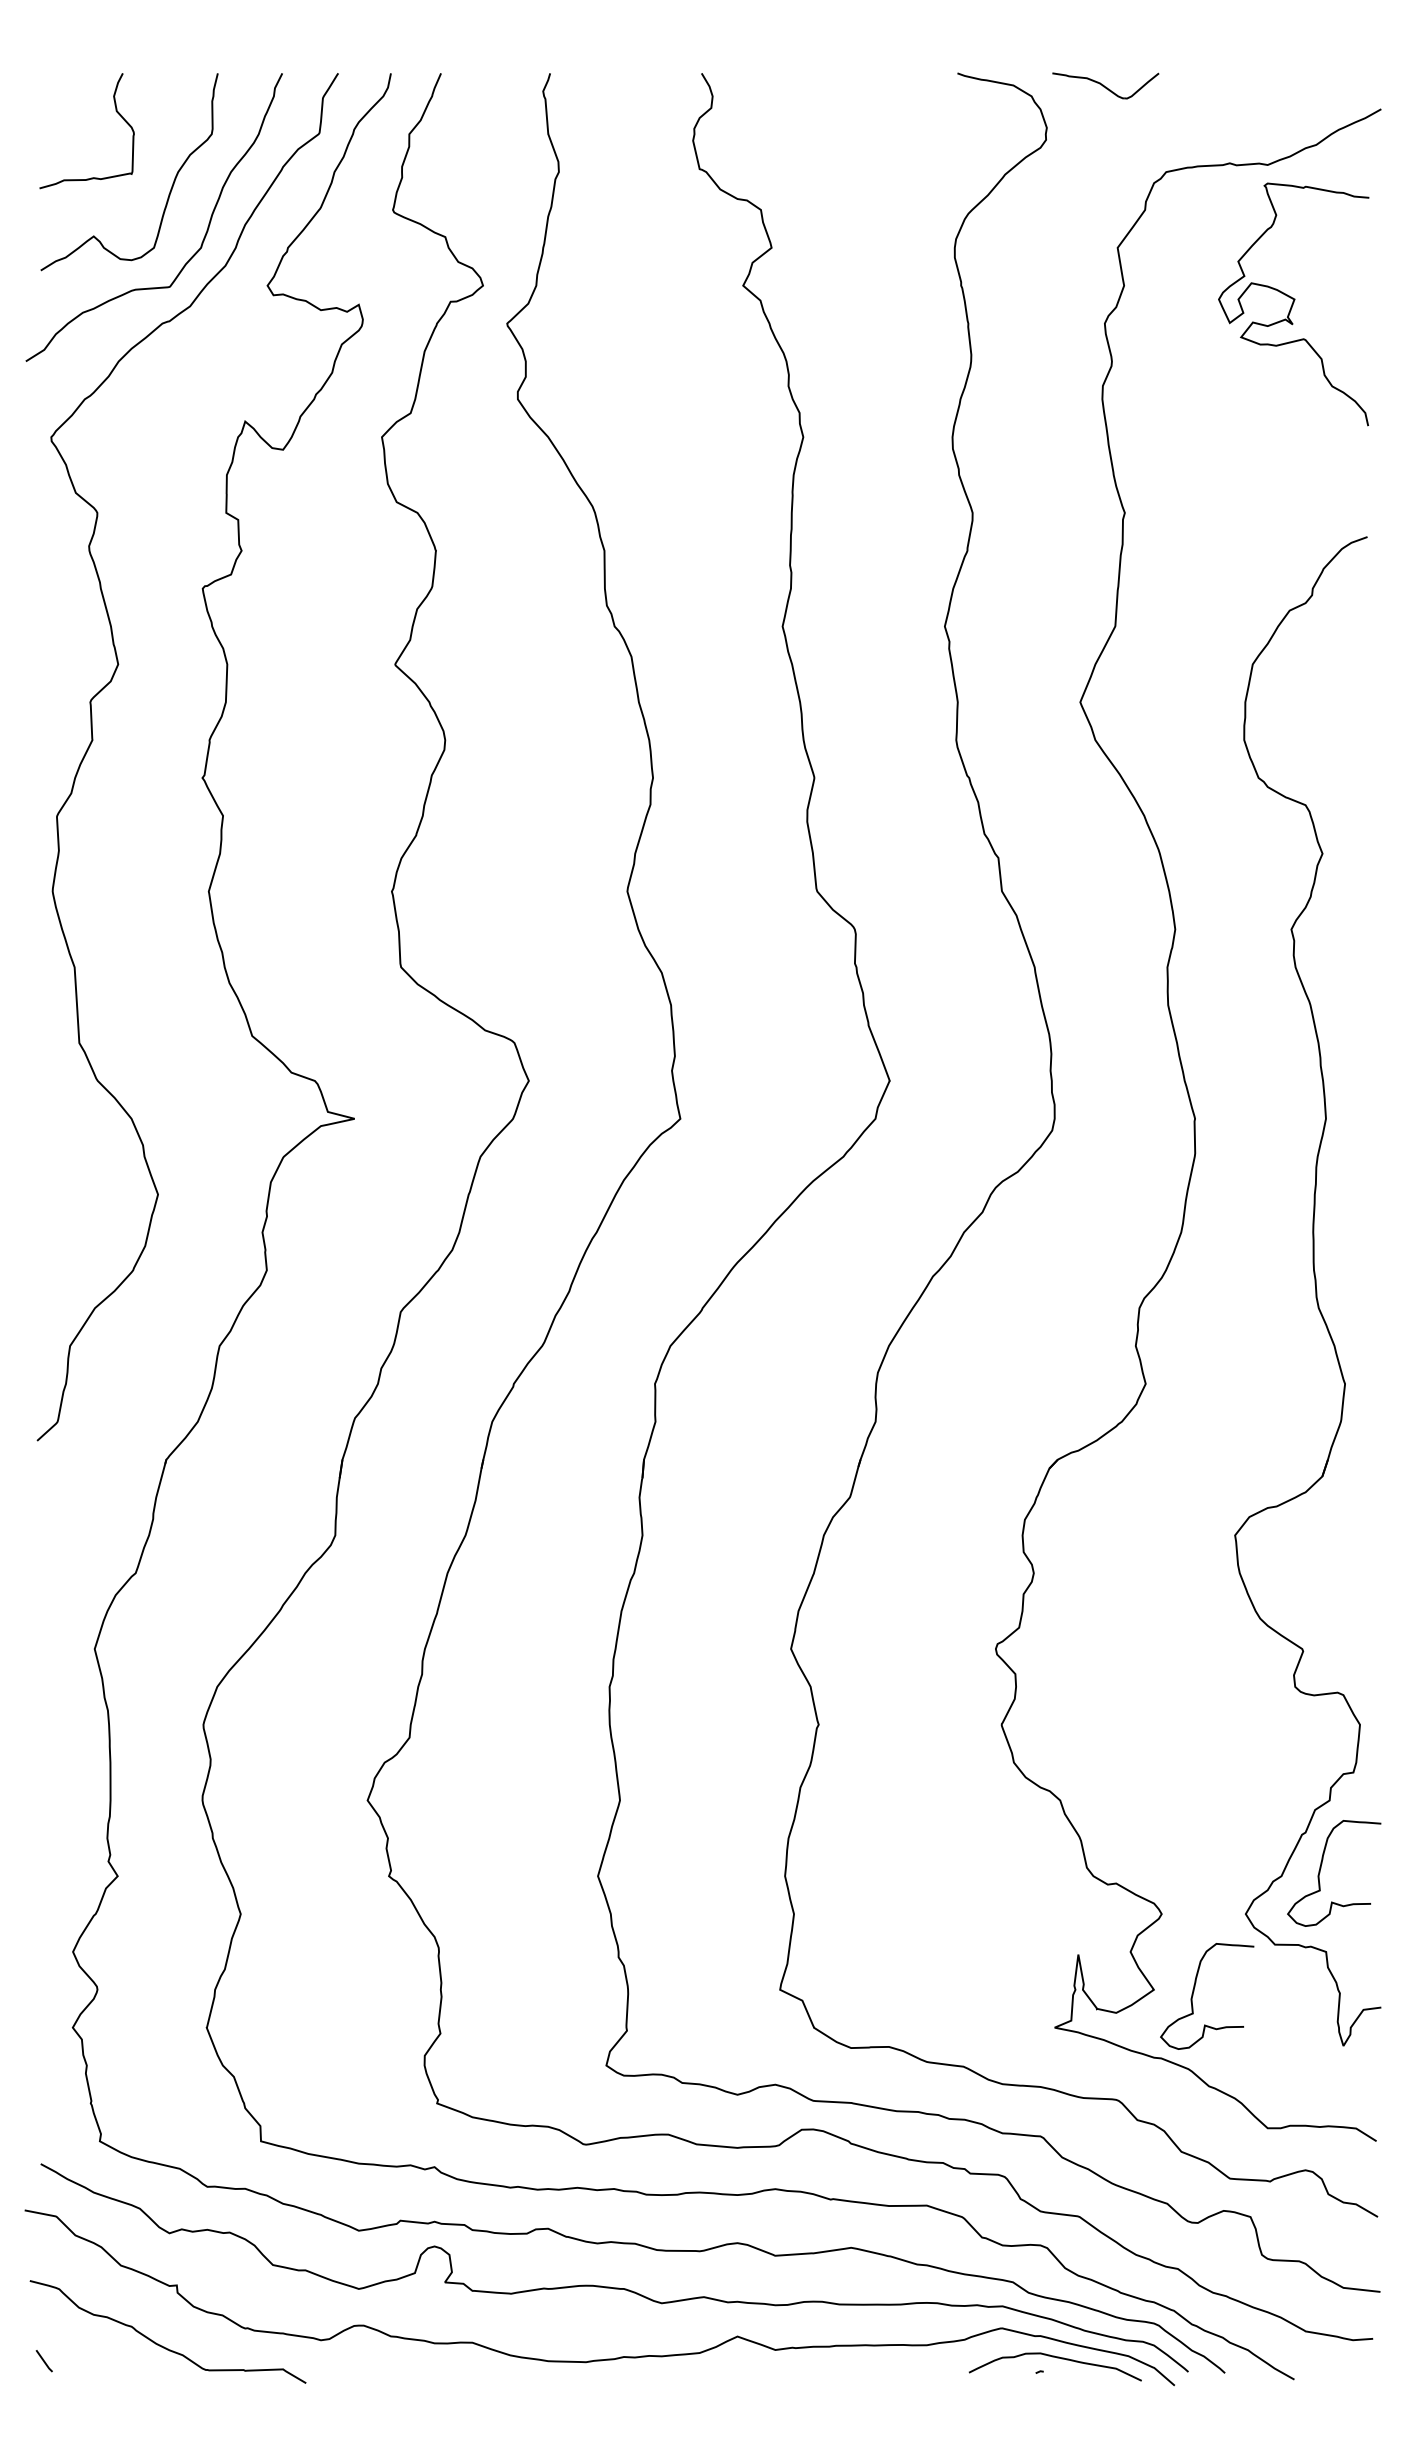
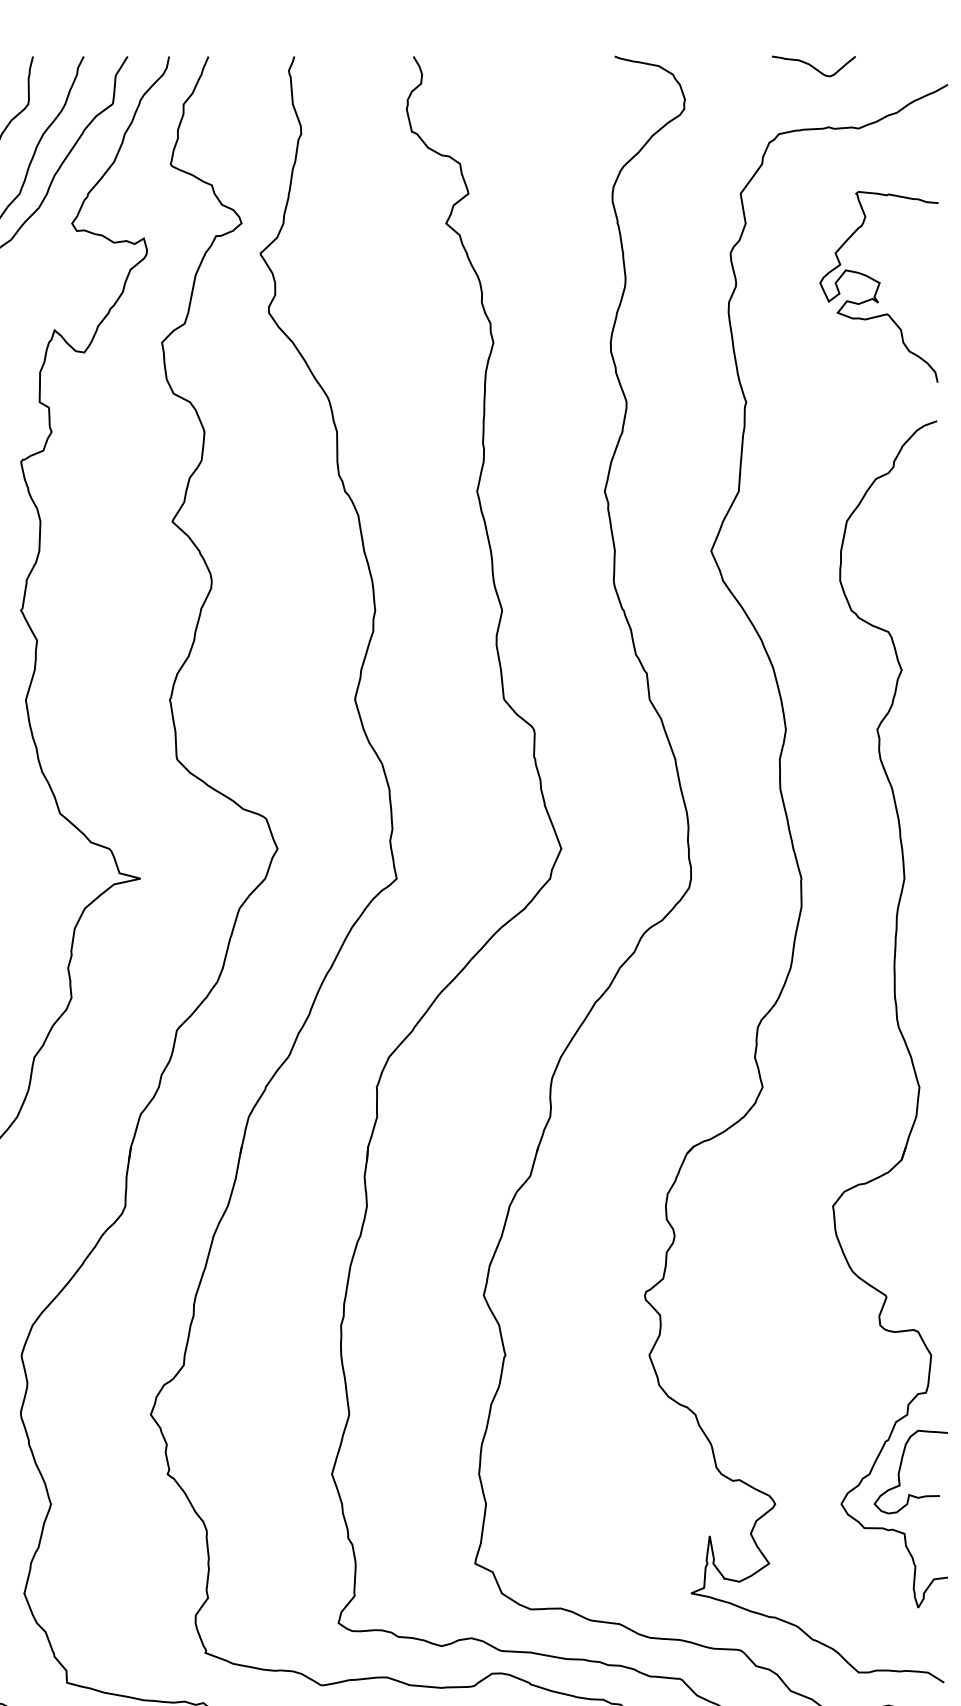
part: (1105, 85) -> (813, 66), moved
curve: (1293, 304) -> (878, 287), moved
curve: (1194, 1991) -> (801, 1564), removed

